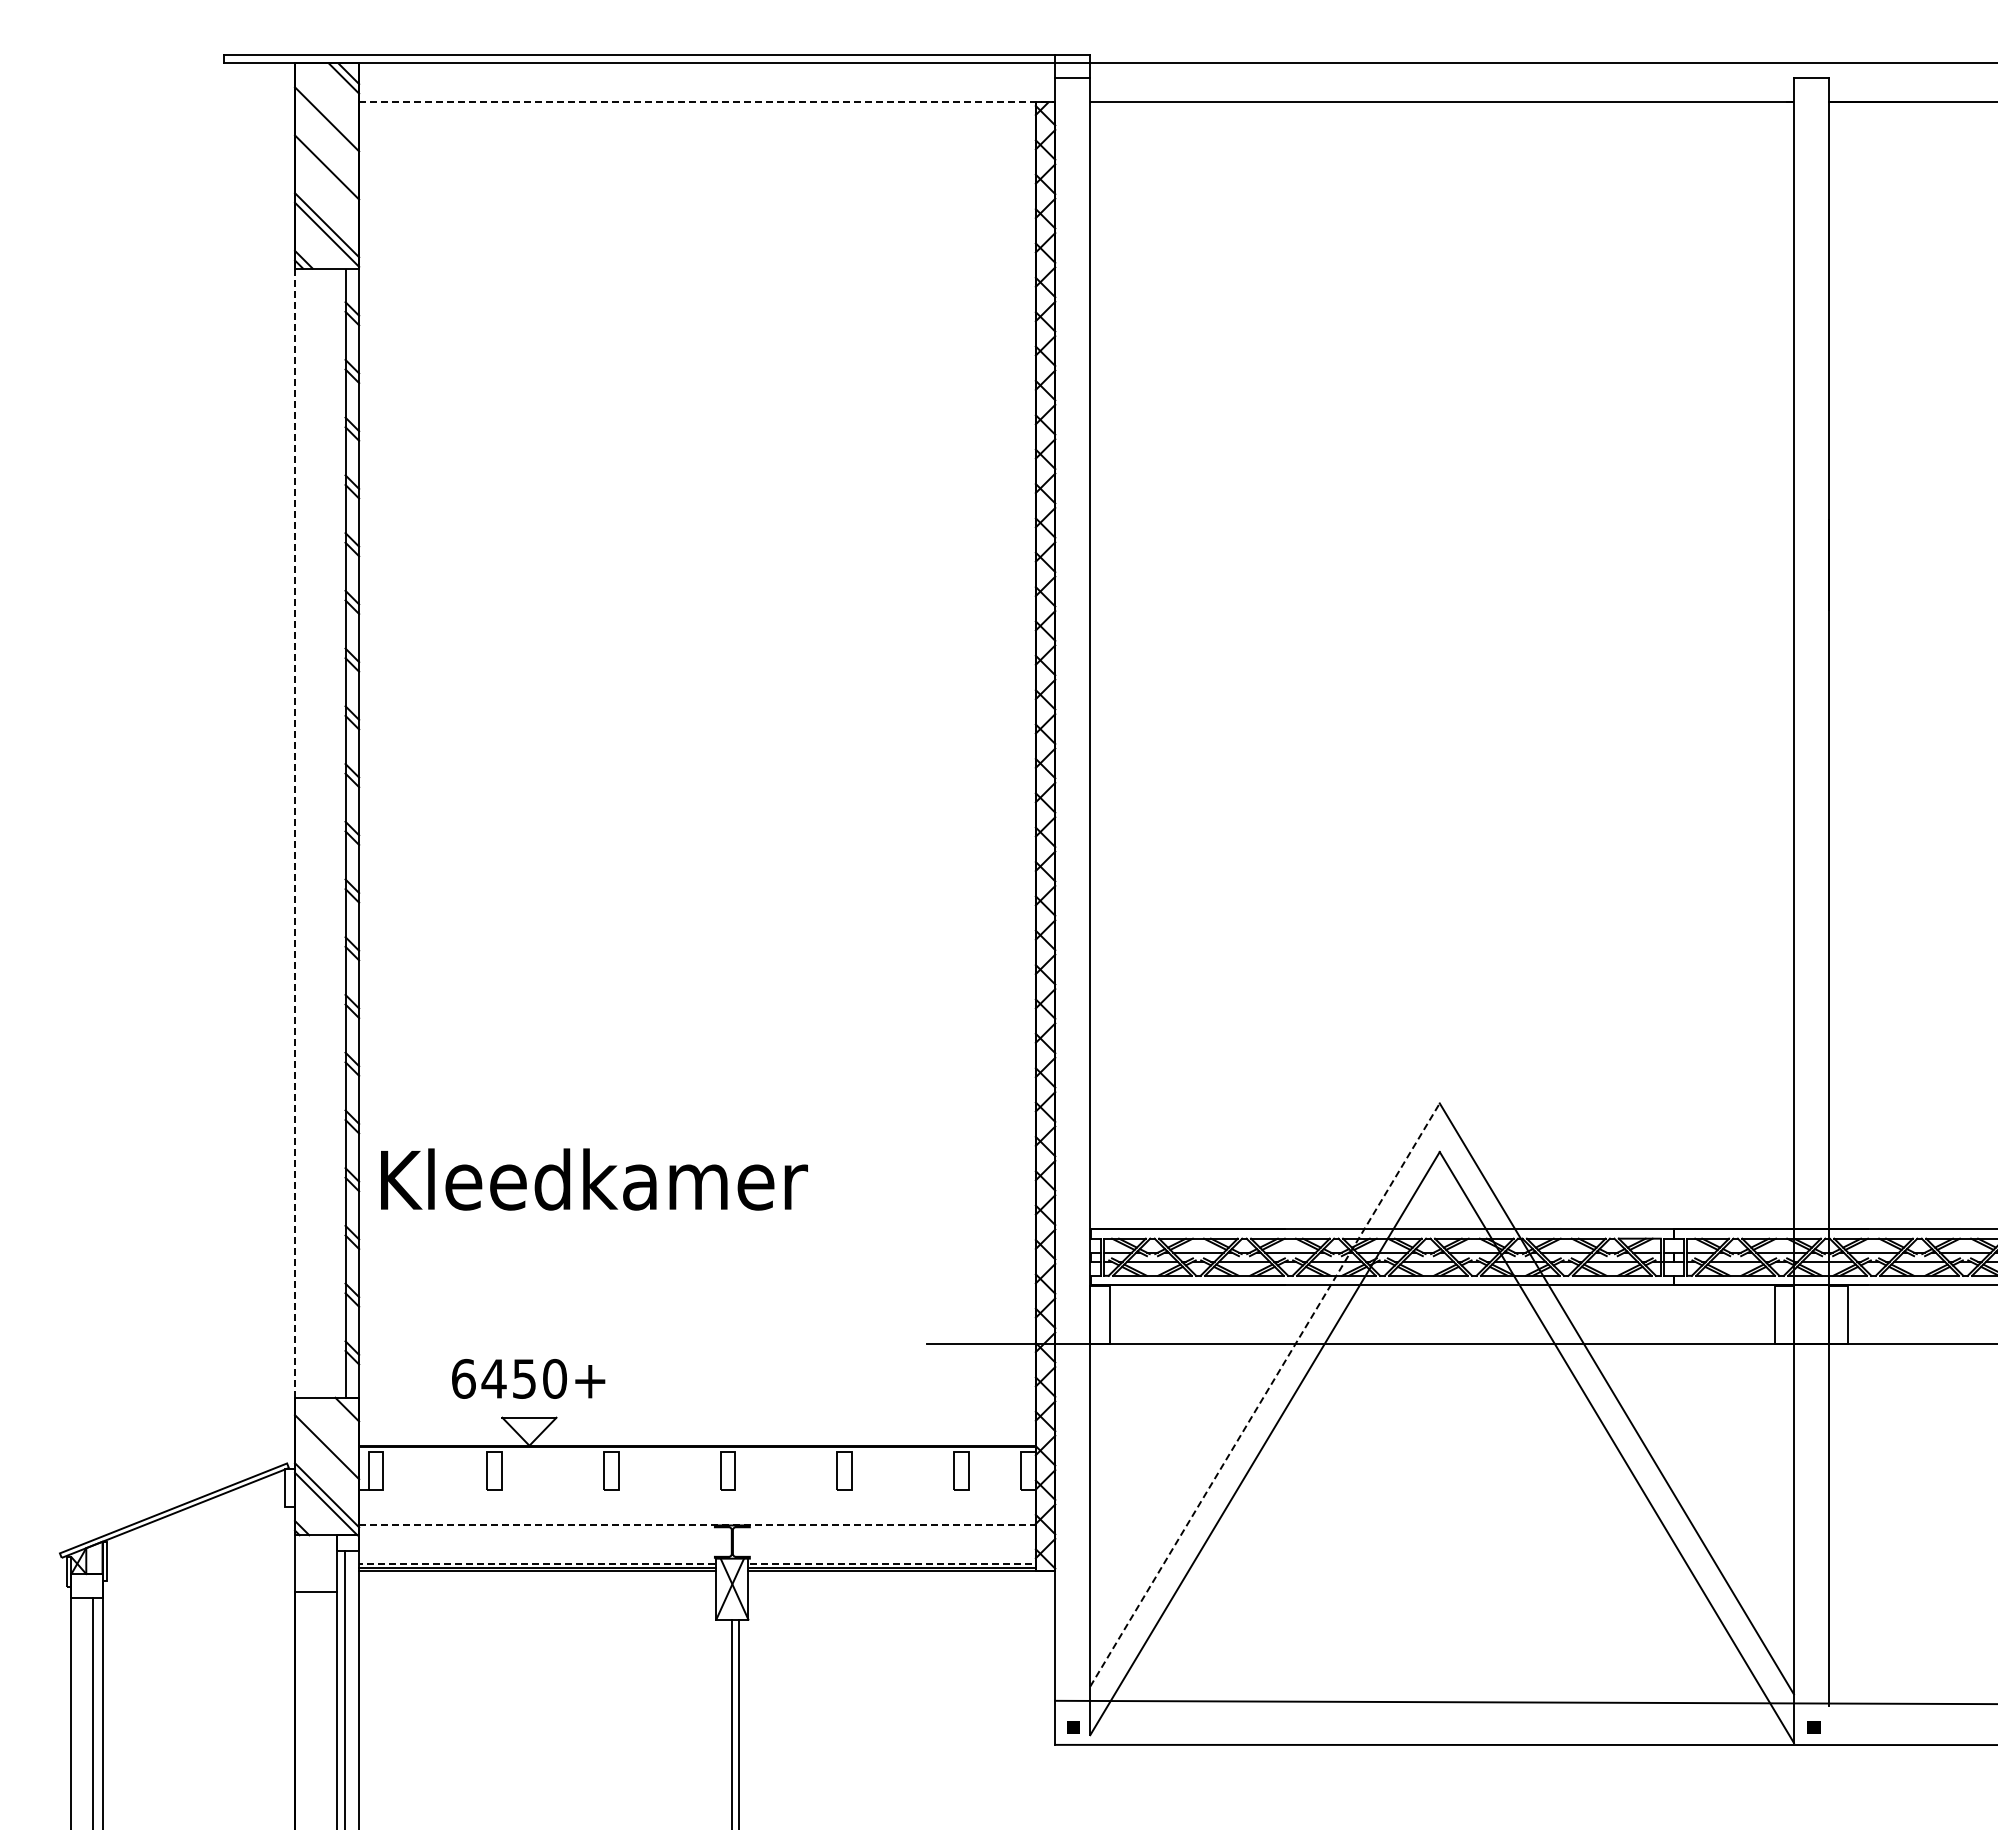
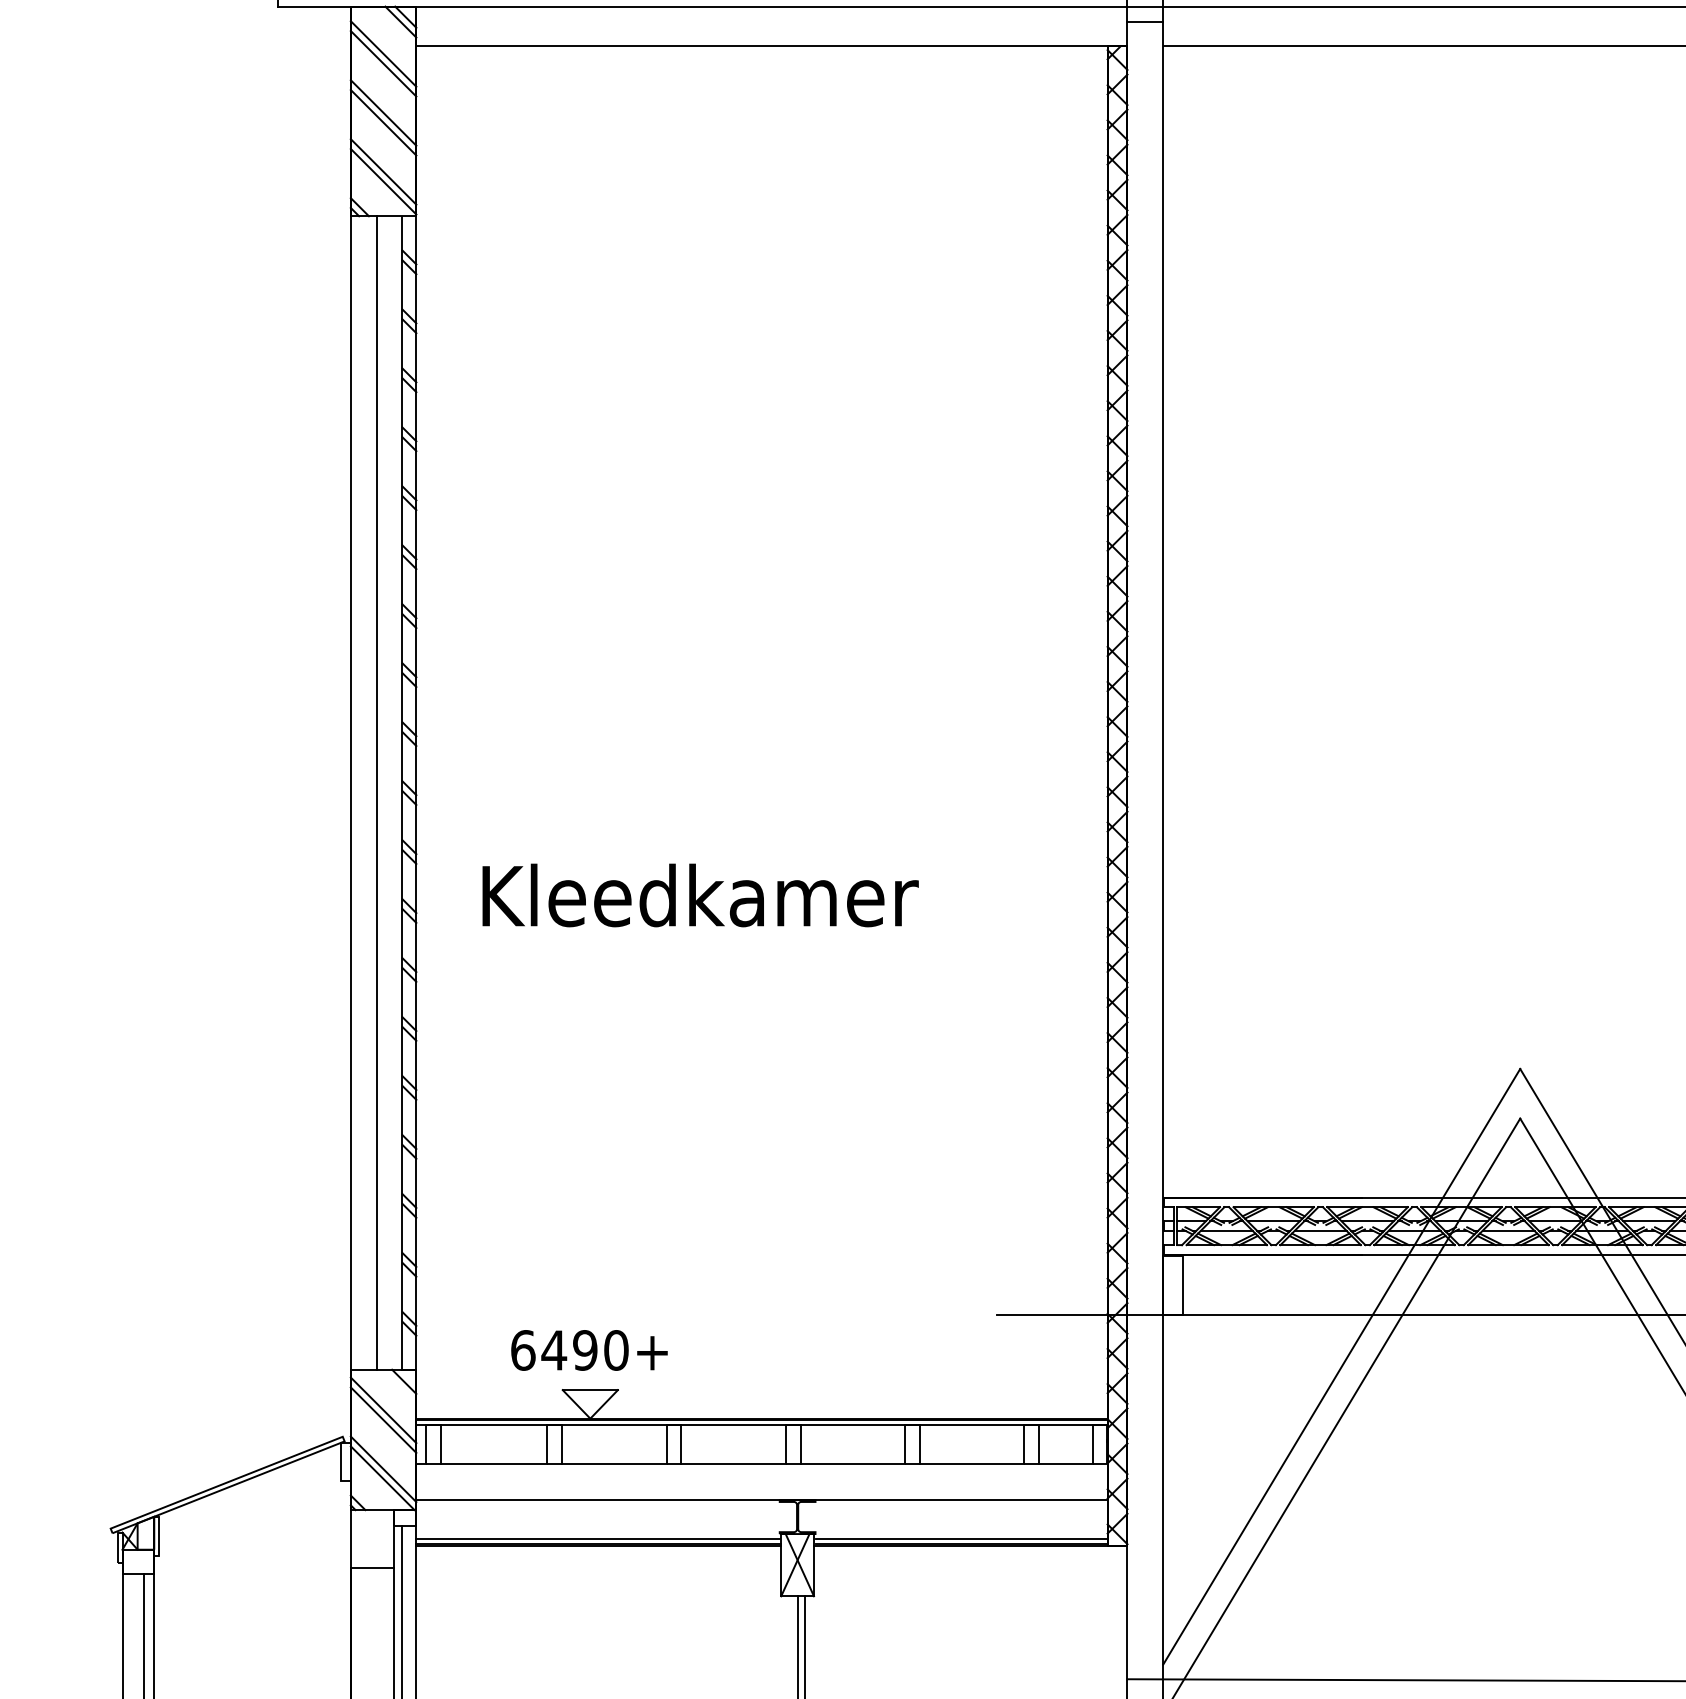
line: (707, 102) -> (772, 46), dashed -> solid
line: (327, 109) -> (384, 53), added
line: (327, 177) -> (384, 123), added
line: (320, 832) -> (376, 792), added
line: (295, 833) -> (351, 793), dashed -> solid
text: (594, 1179) -> (700, 895), moved
text: (524, 1378) -> (585, 1349), 6450+ -> 6490+
line: (1265, 1394) -> (1342, 1366), dashed -> solid
line: (327, 1437) -> (384, 1410), added
line: (697, 1451) -> (761, 1424), added
line: (435, 1490) -> (494, 1464), added
line: (553, 1490) -> (614, 1464), added
line: (669, 1490) -> (733, 1464), added
line: (786, 1490) -> (852, 1464), added
line: (902, 1490) -> (971, 1464), added
line: (994, 1490) -> (1065, 1464), added
line: (698, 1525) -> (763, 1500), dashed -> solid
line: (537, 1563) -> (598, 1538), dashed -> solid
line: (892, 1563) -> (961, 1538), dashed -> solid

